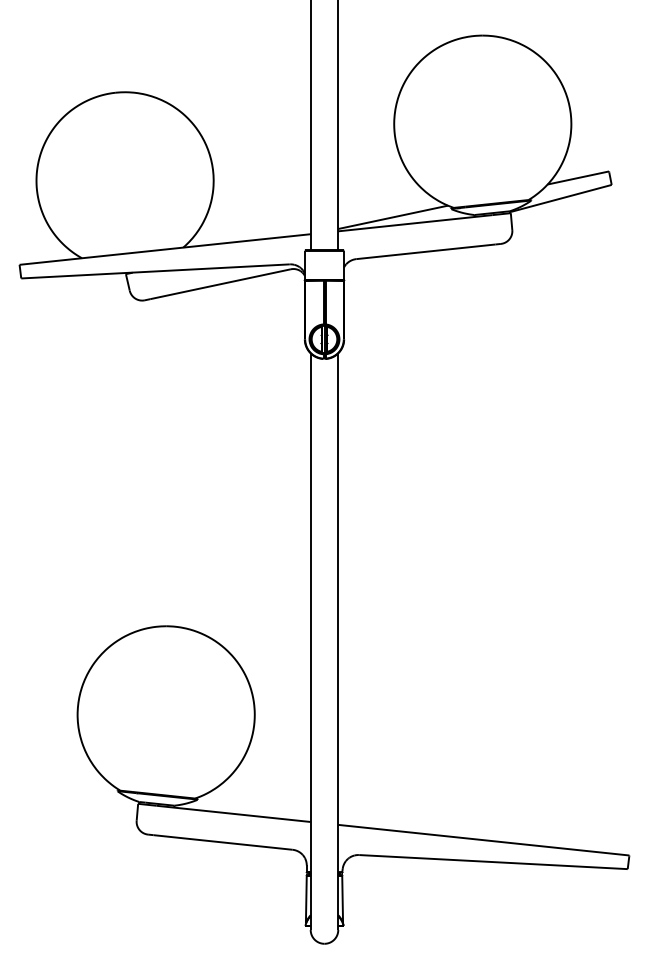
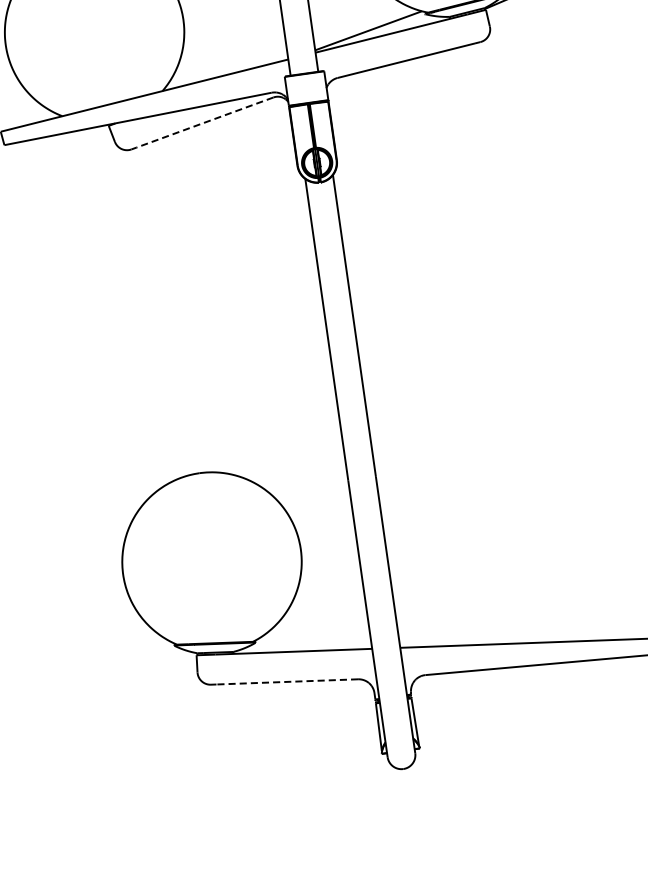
line: (220, 284) -> (205, 122), solid -> dashed
line: (223, 842) -> (287, 681), solid -> dashed

